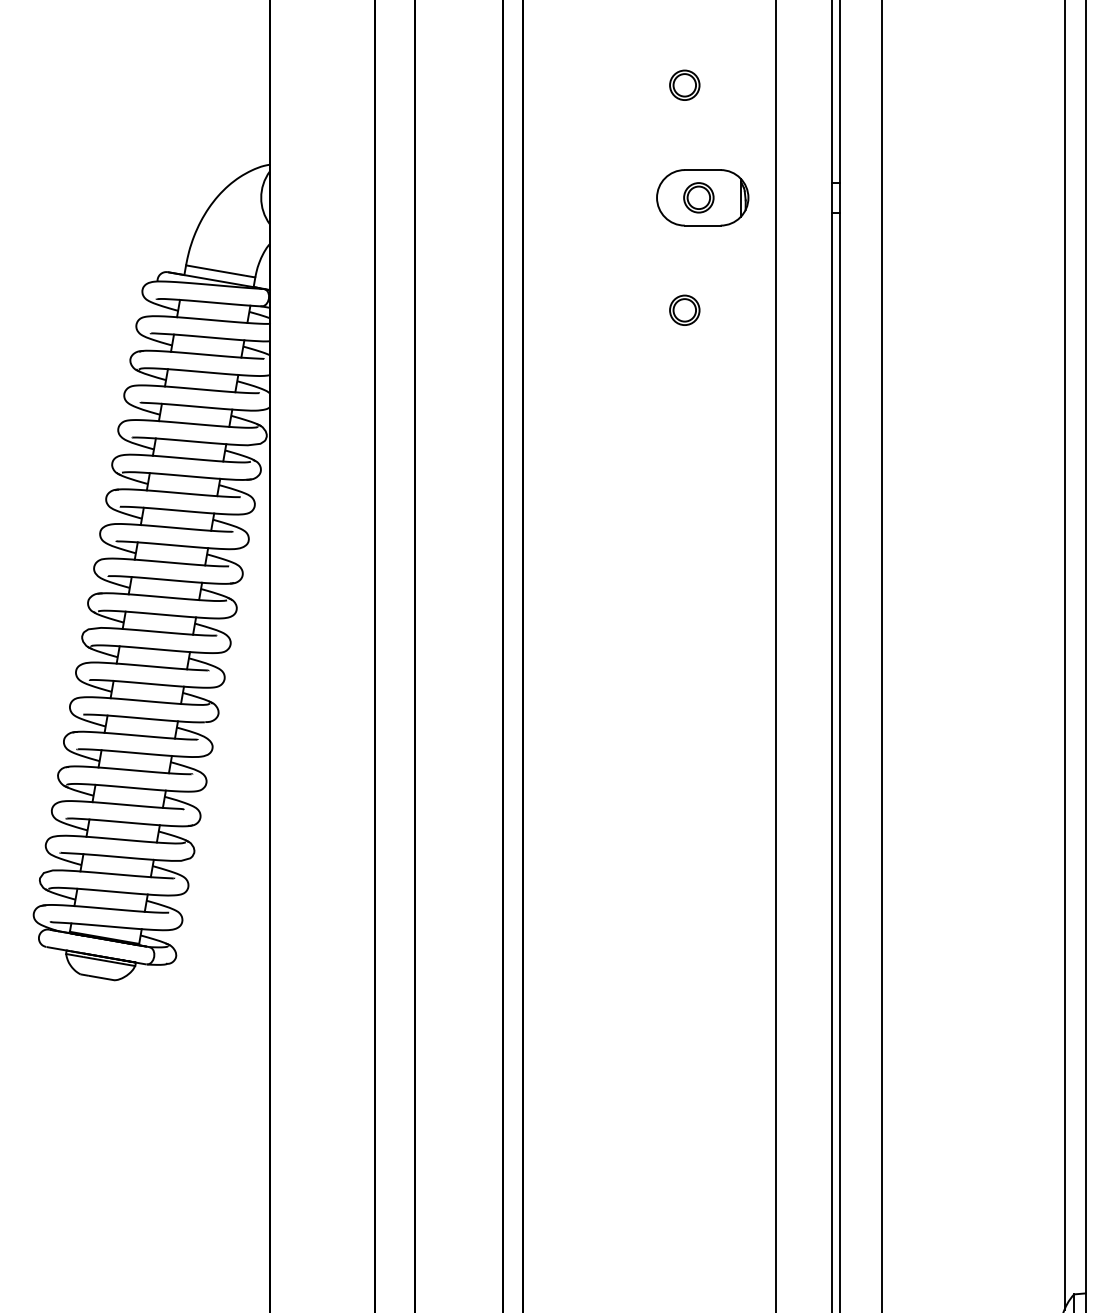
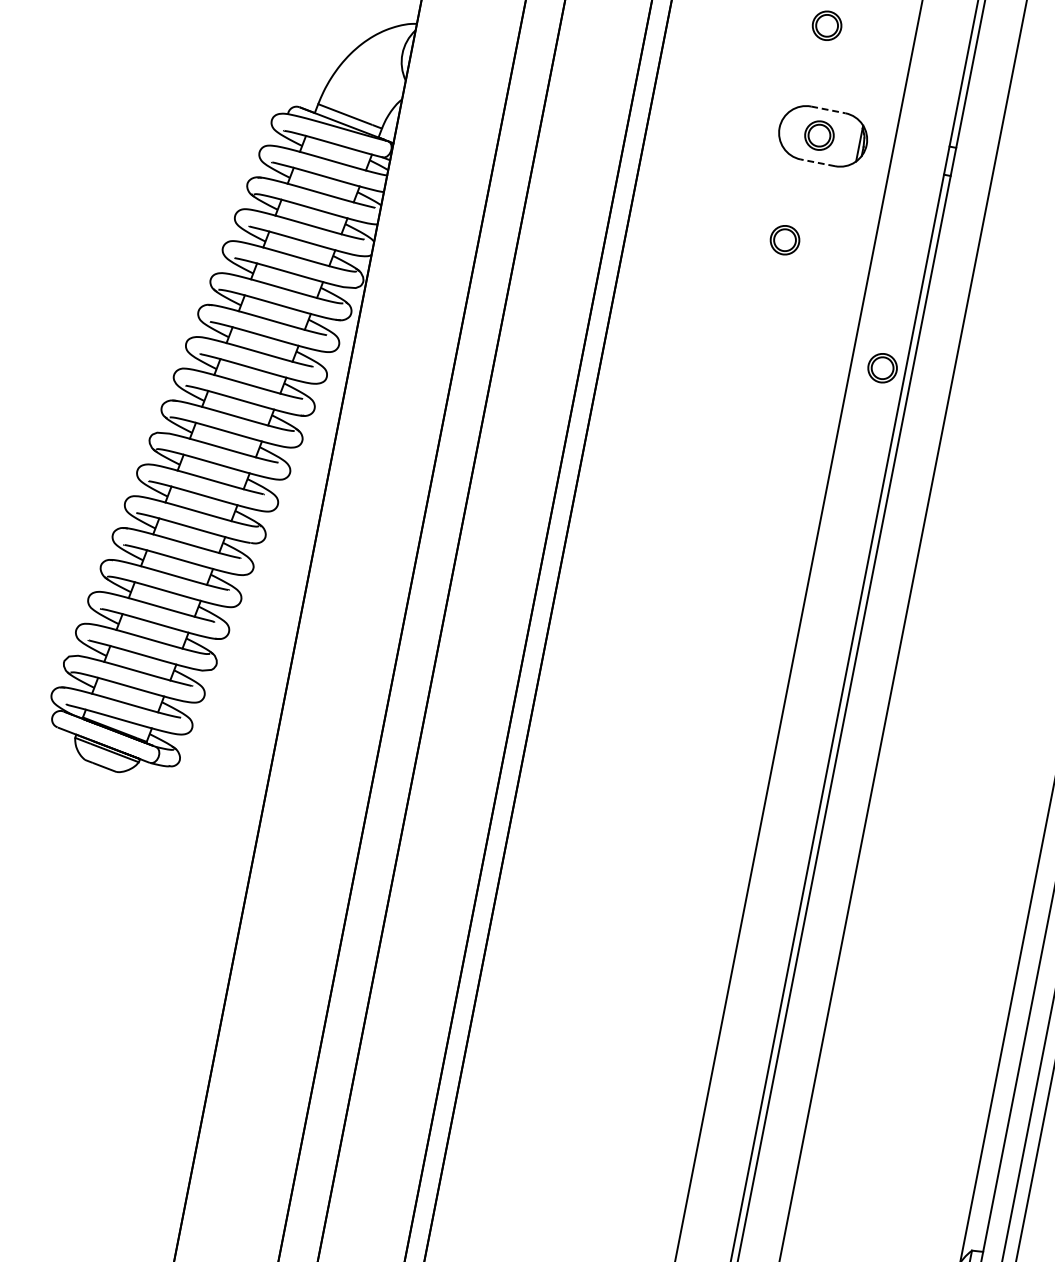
line: (702, 170) -> (828, 110), solid -> dashed
line: (702, 225) -> (817, 162), solid -> dashed
part: (808, 419) -> (882, 367), added

